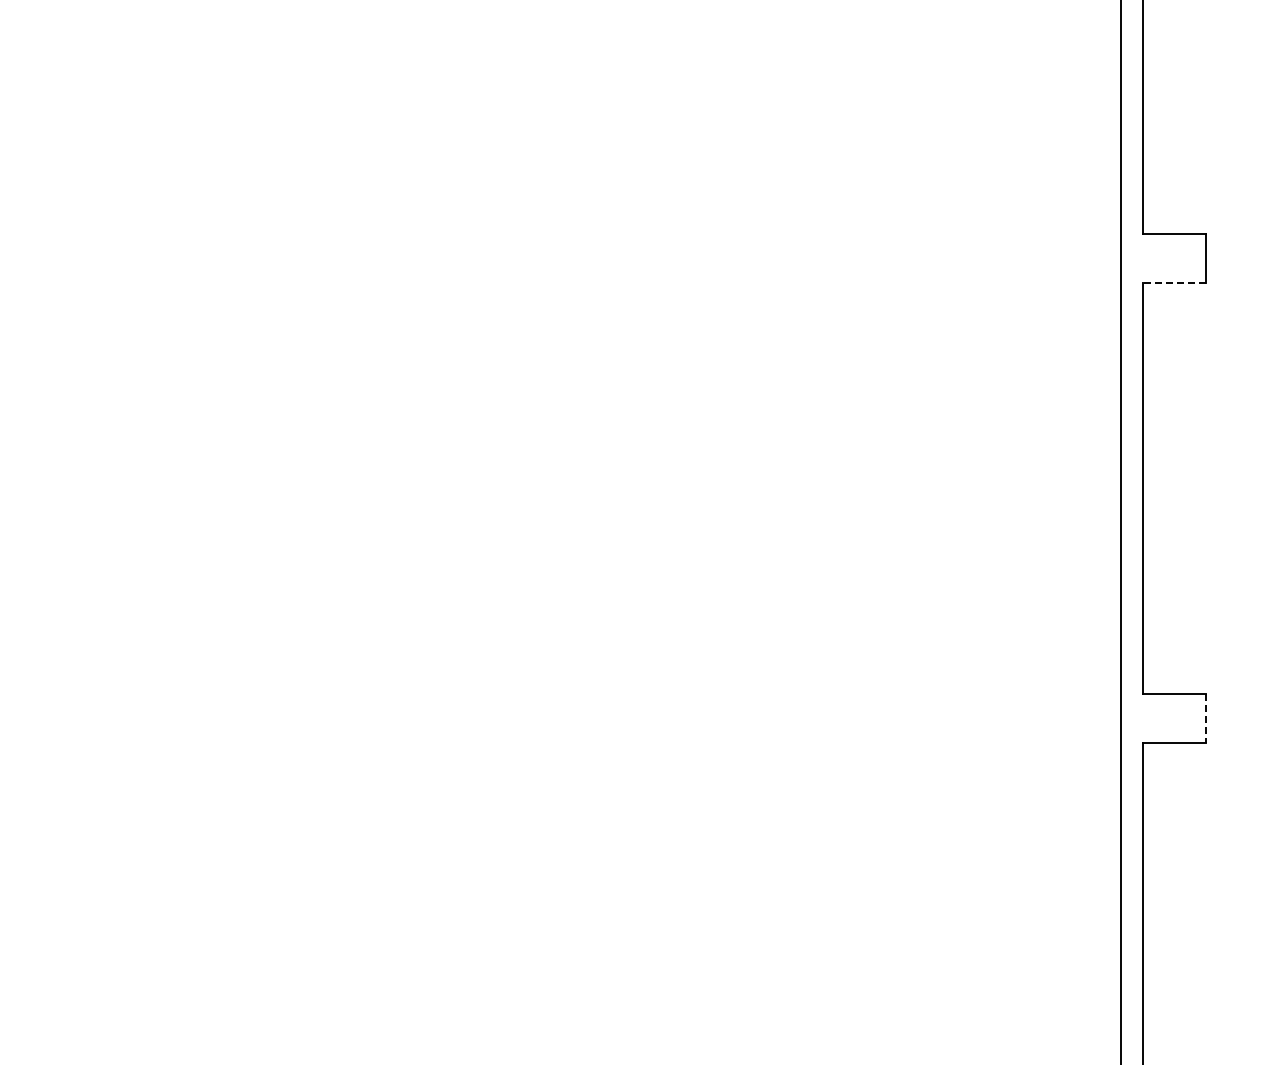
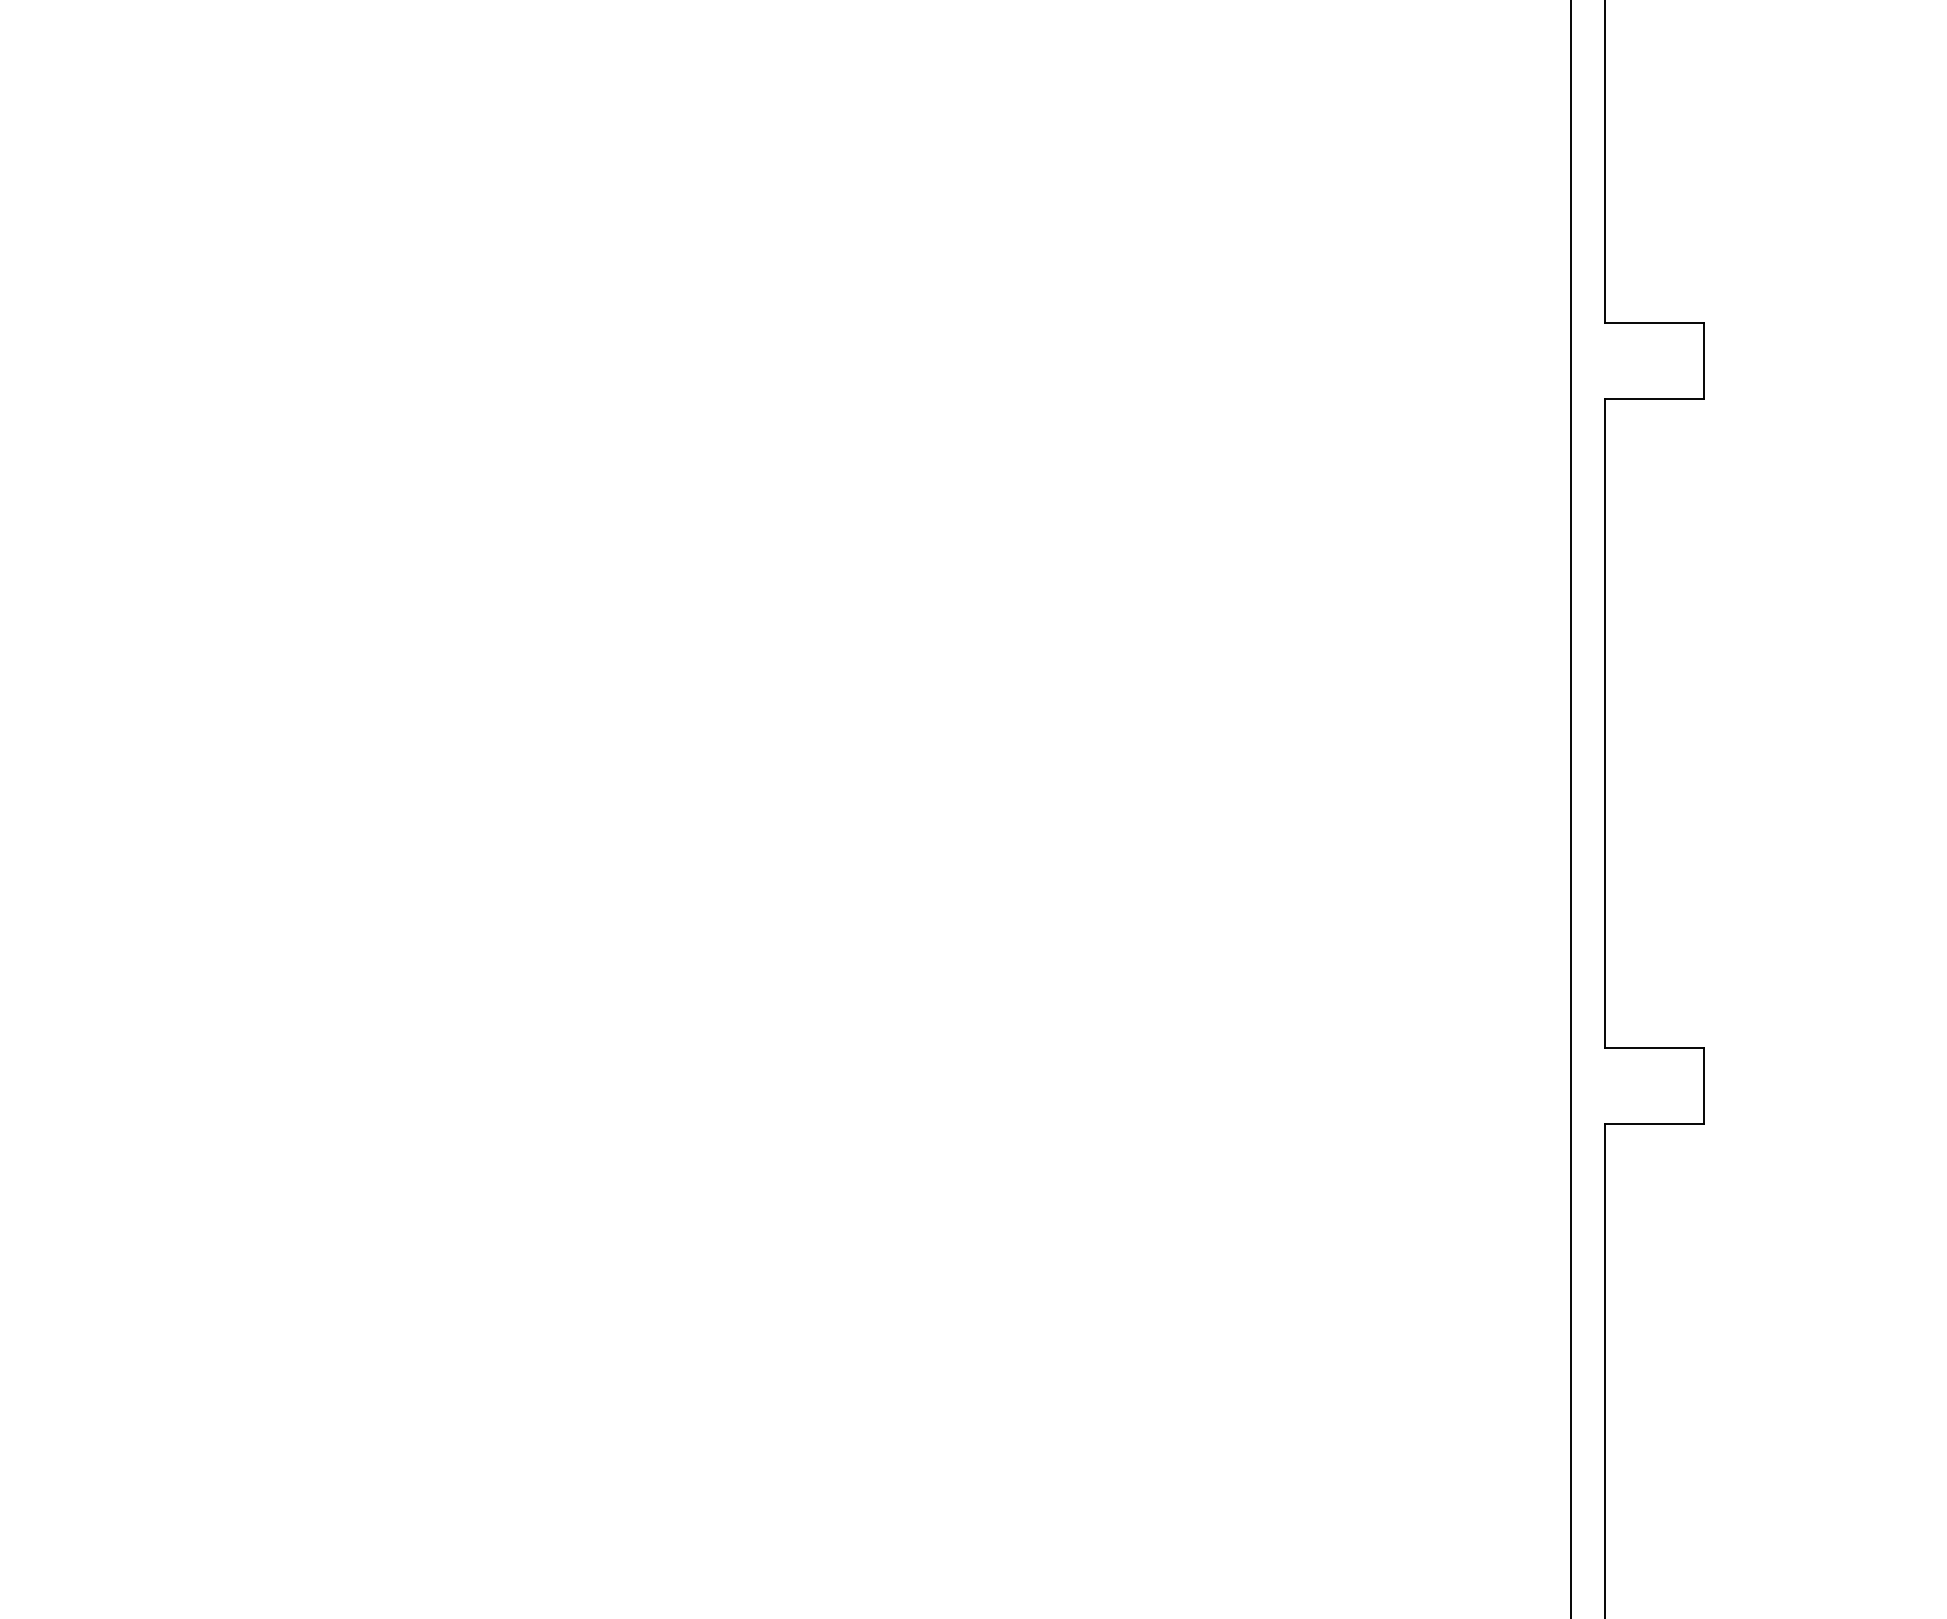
line: (1174, 282) -> (1655, 398), dashed -> solid
line: (1205, 719) -> (1704, 1087), dashed -> solid

